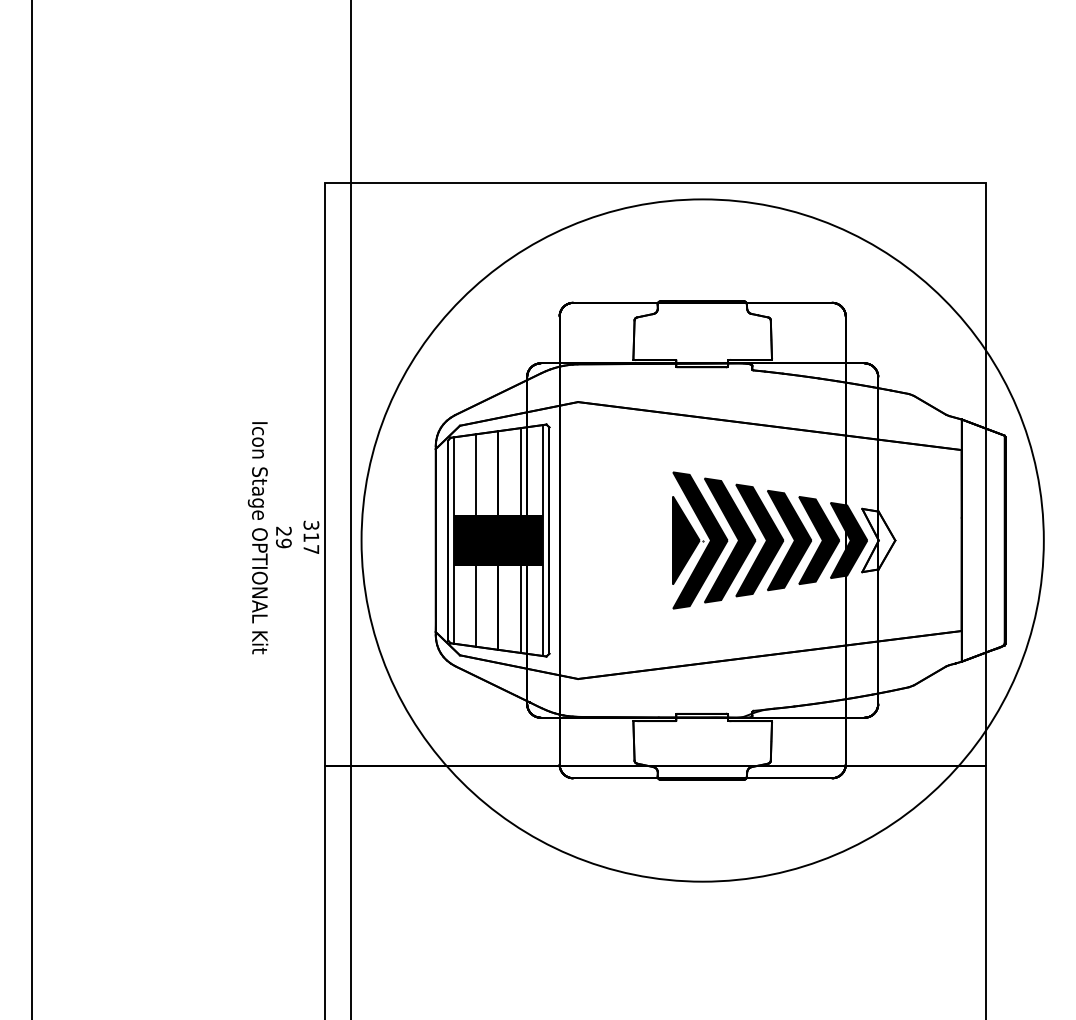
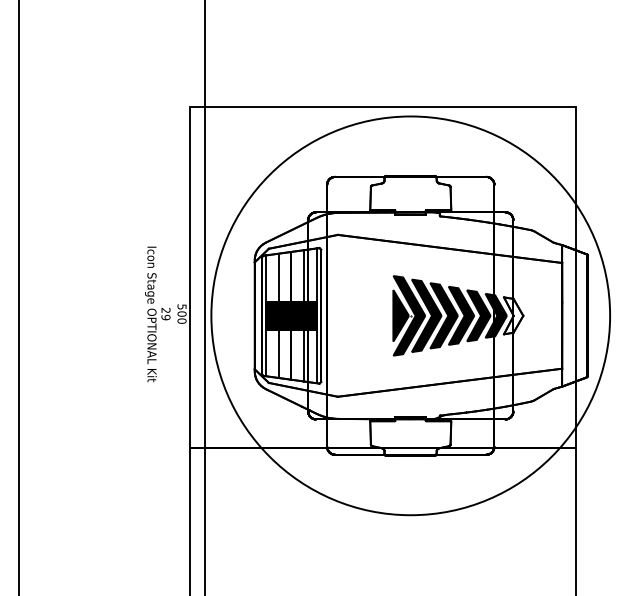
text: (310, 536) -> (181, 313), 317 -> 500

